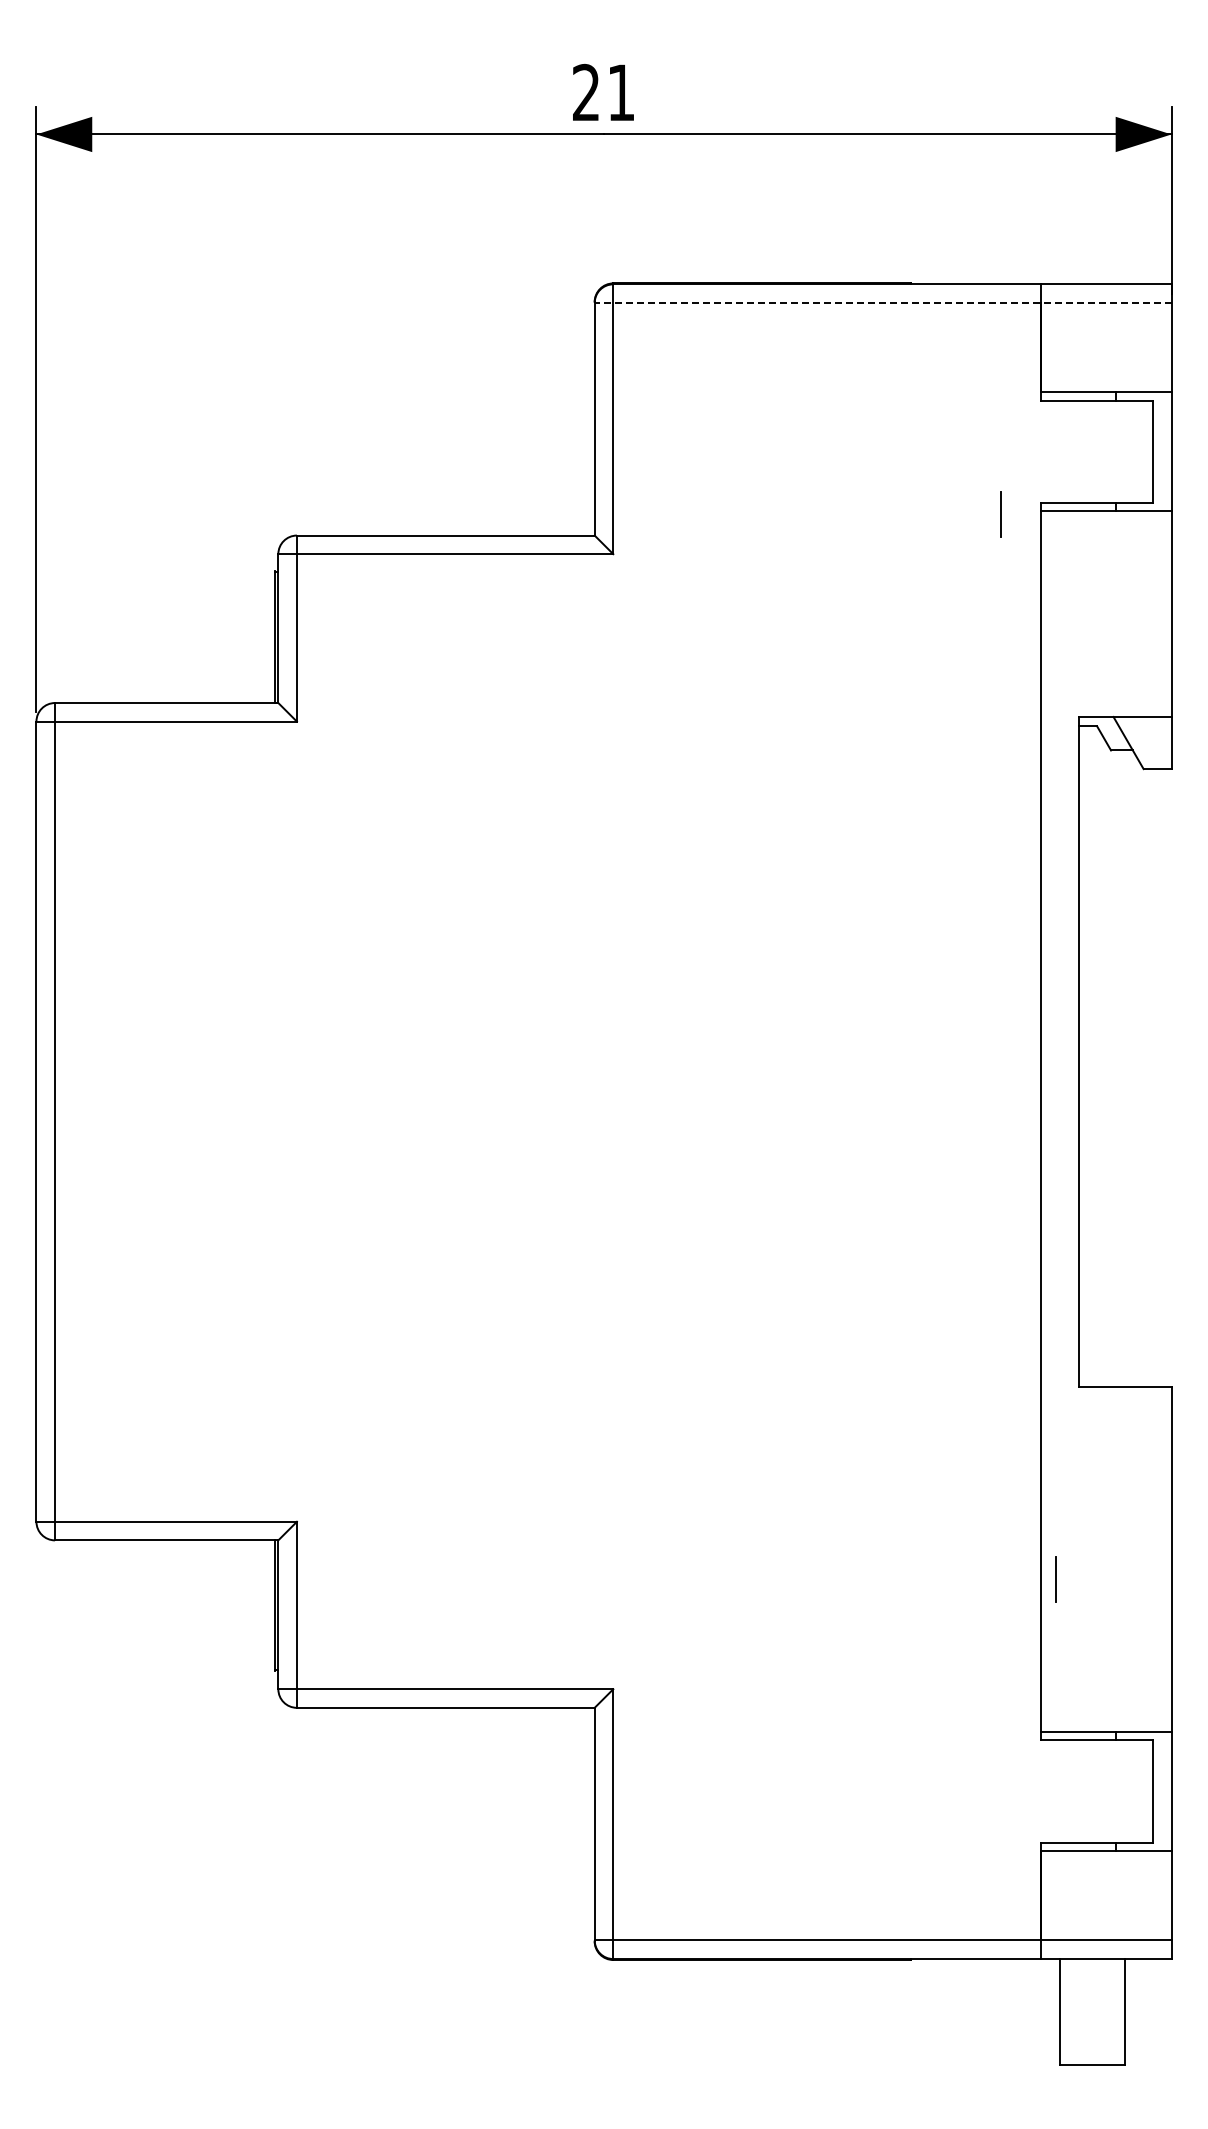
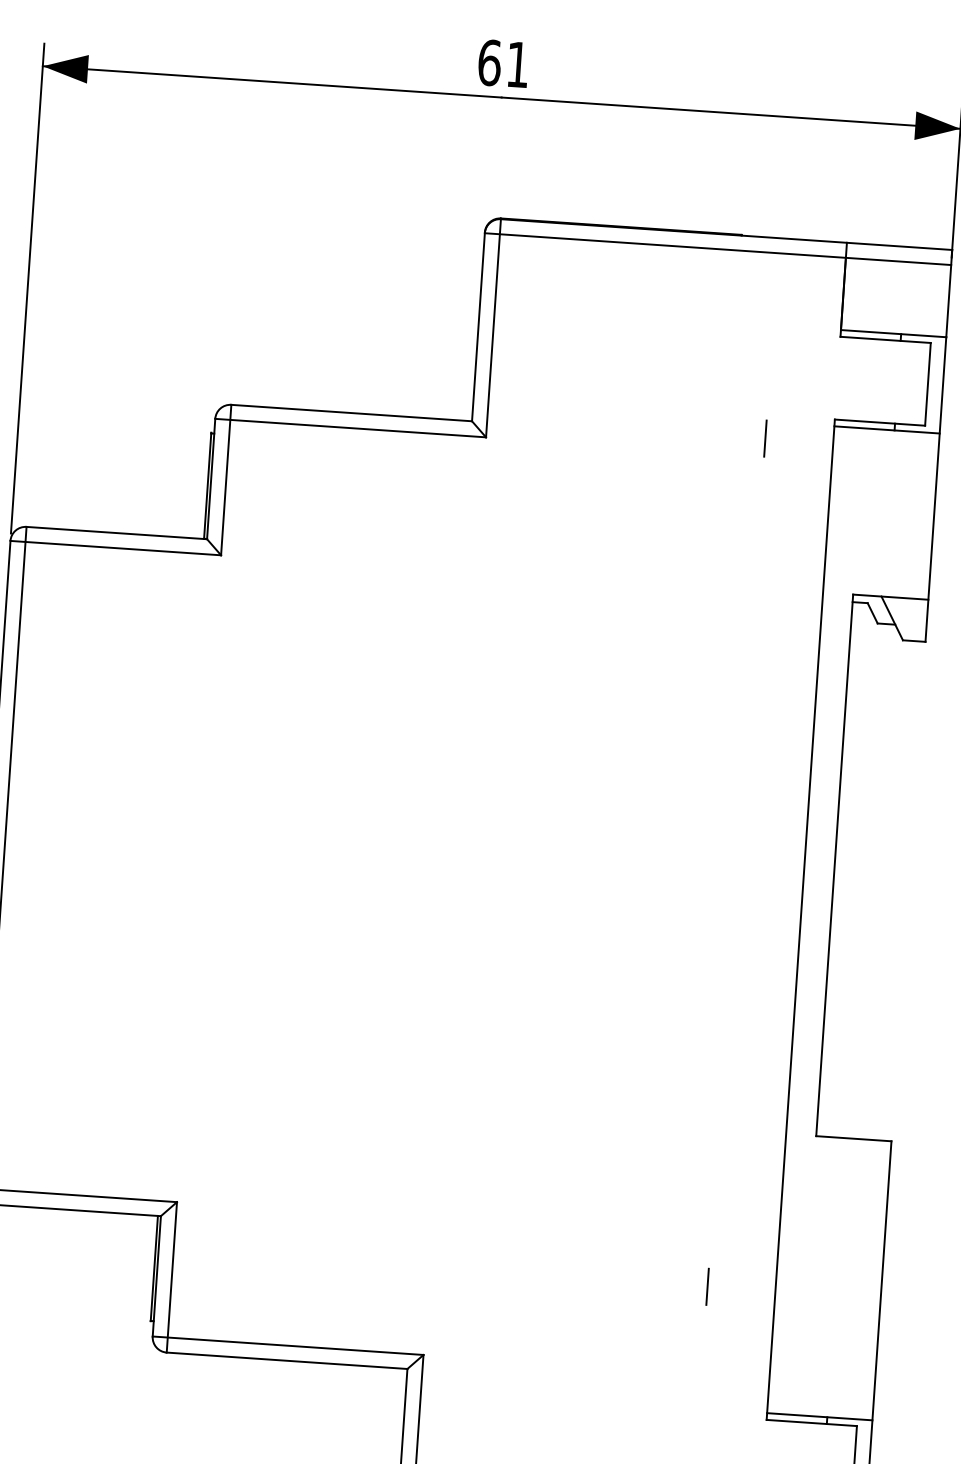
text: (586, 92) -> (489, 62), 21 -> 61
line: (882, 302) -> (717, 248), dashed -> solid
line: (1000, 514) -> (764, 438), moved
line: (1055, 1579) -> (706, 1286), moved

